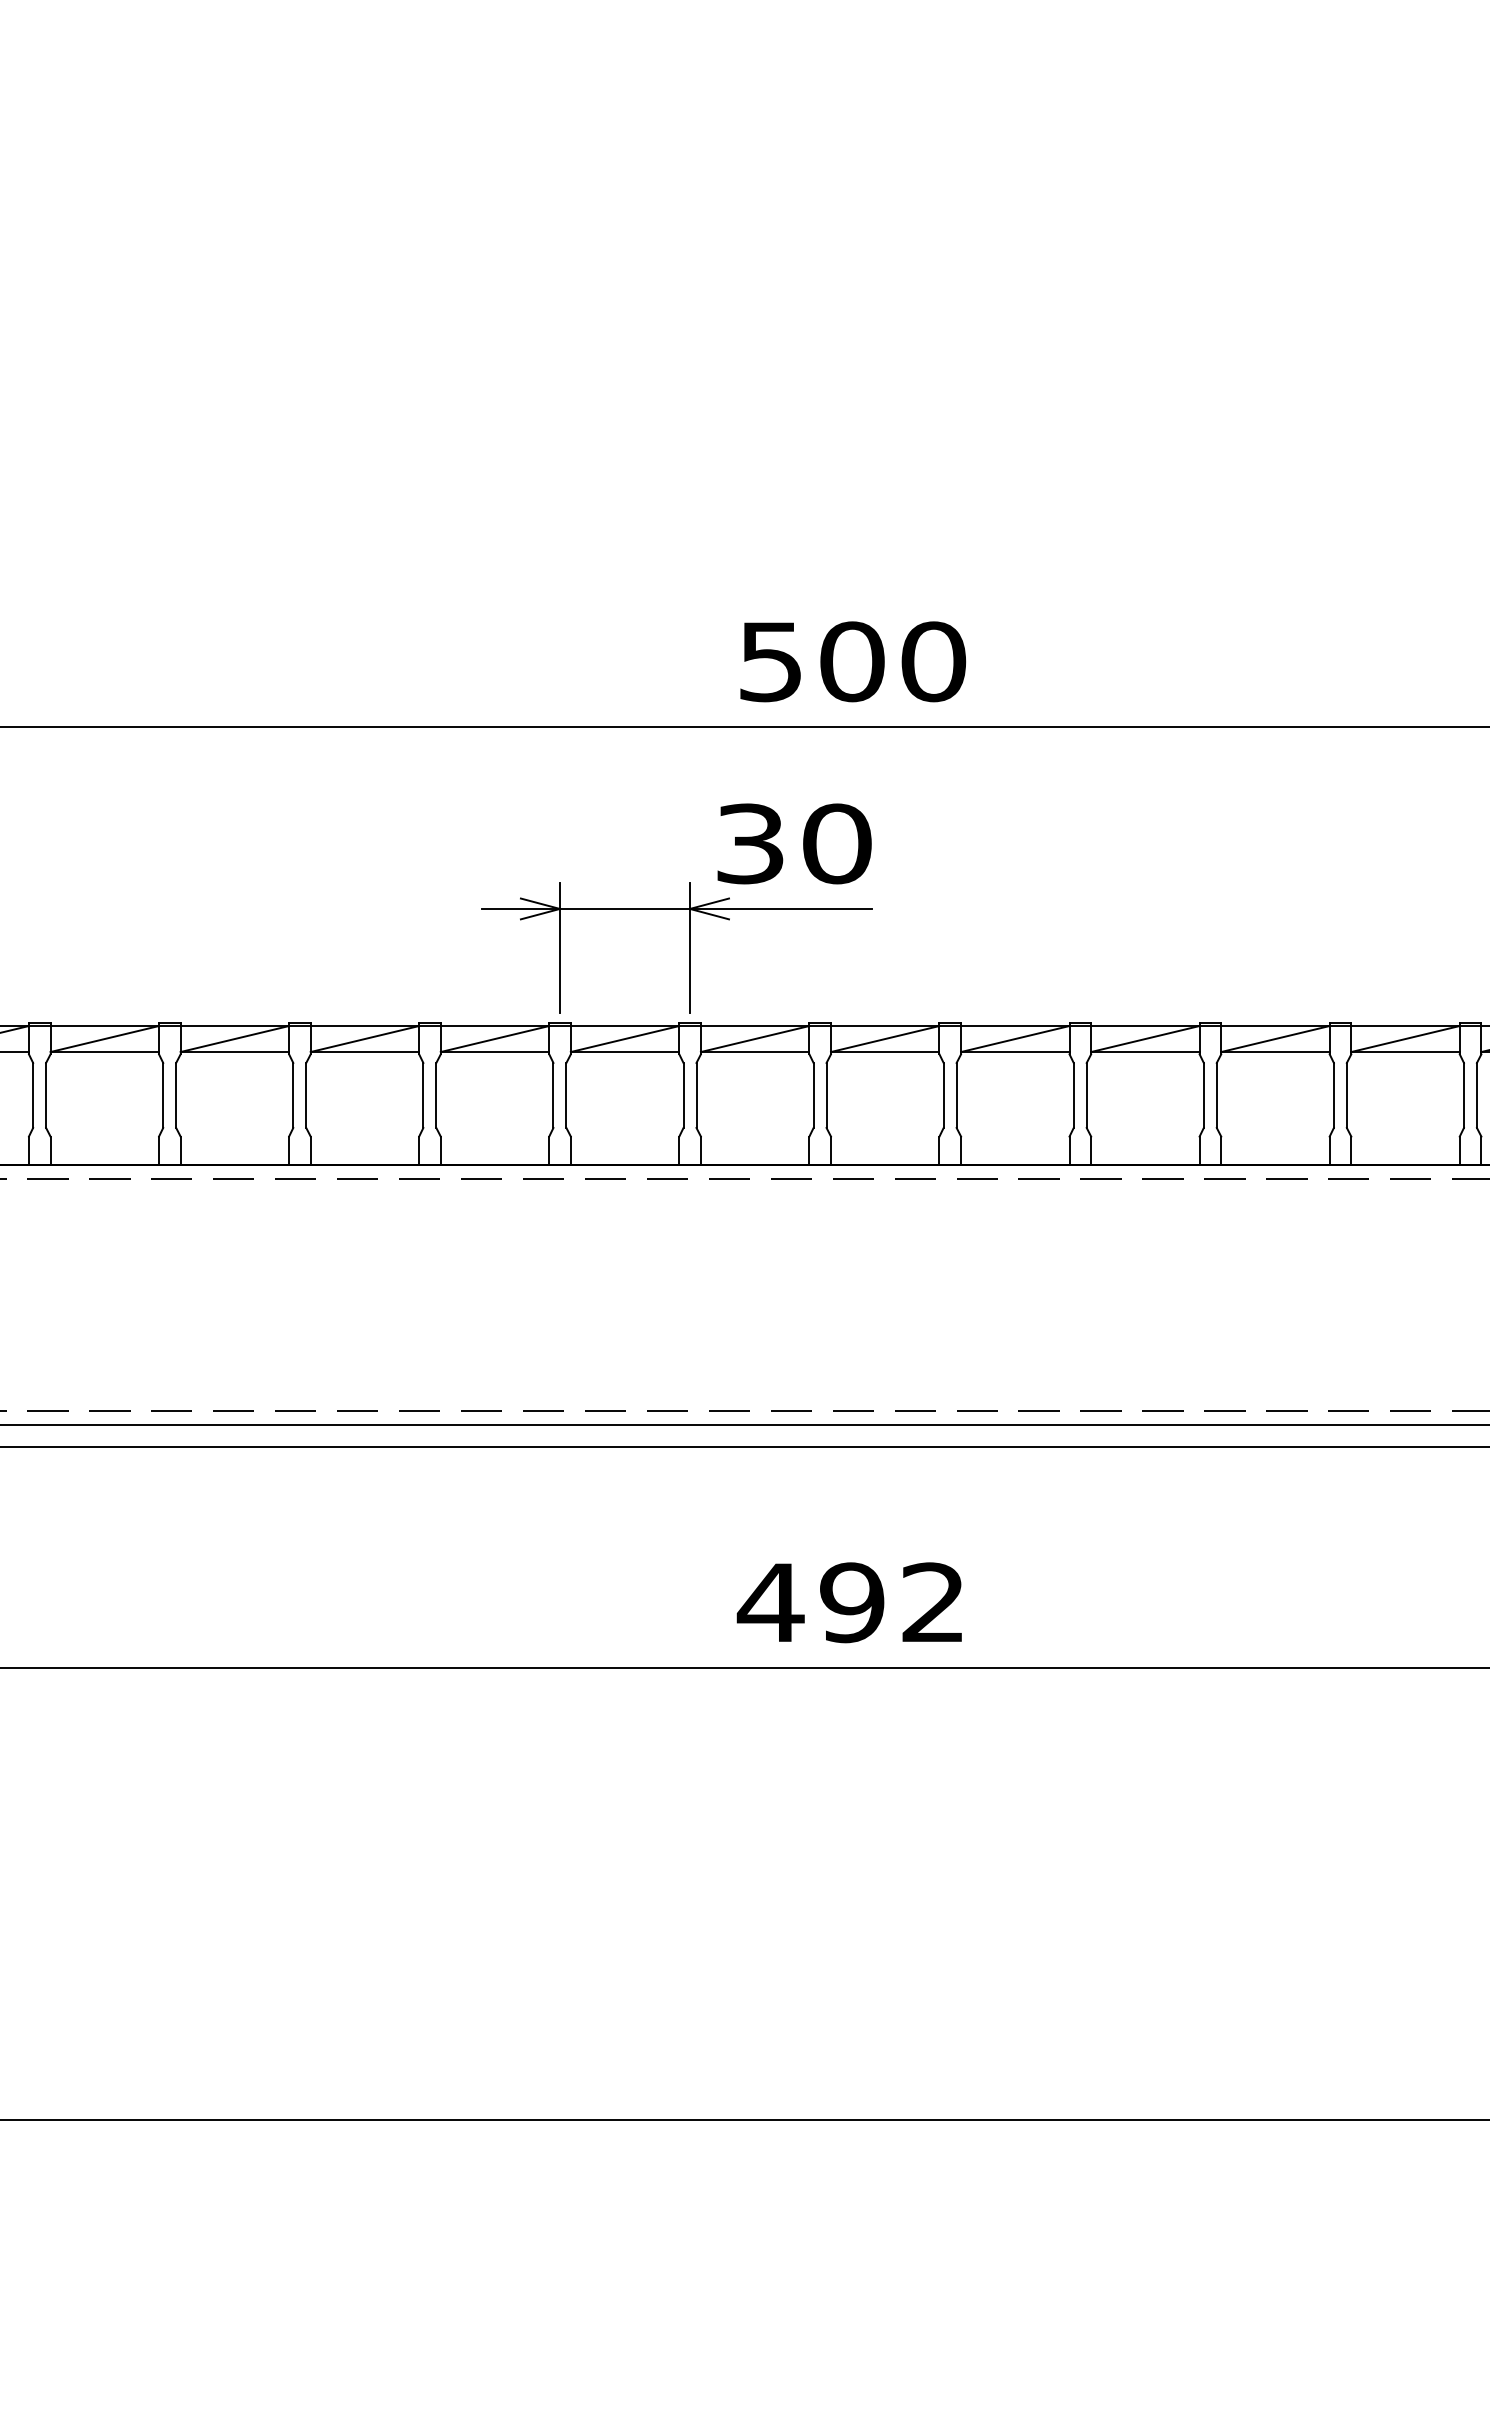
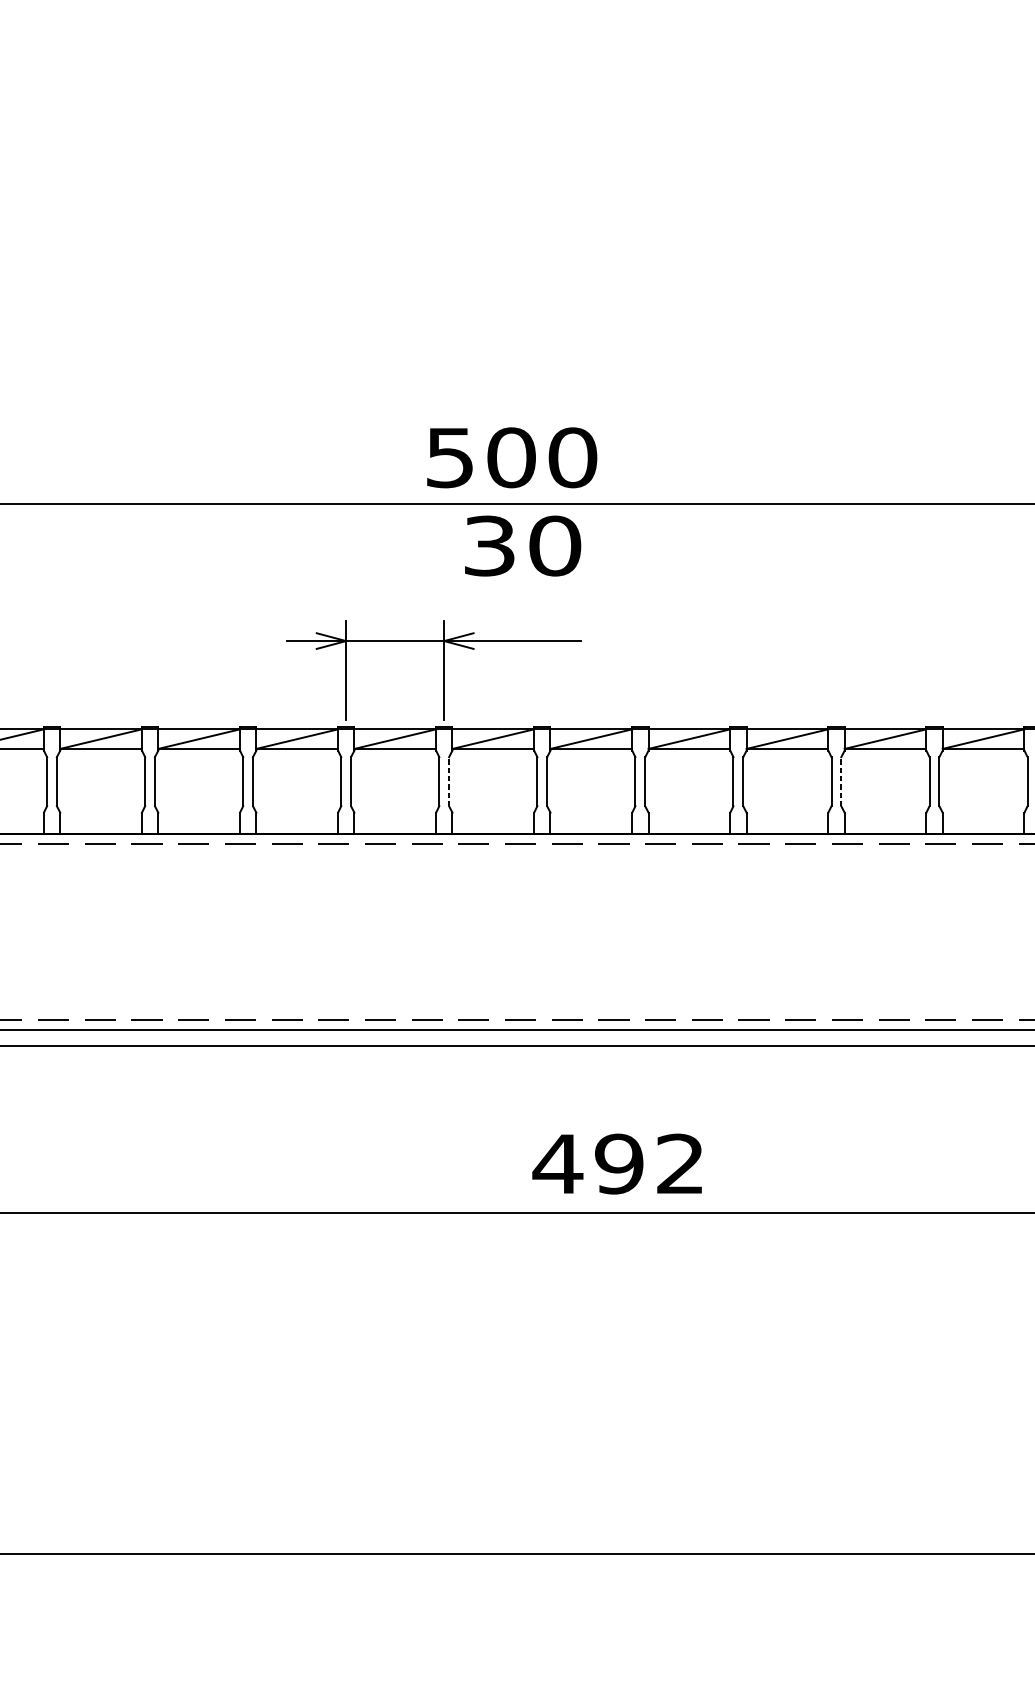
text: (853, 661) -> (512, 457), moved
text: (794, 843) -> (522, 545), moved
line: (696, 1095) -> (449, 781), solid -> dashed
line: (1216, 1095) -> (841, 781), solid -> dashed
text: (848, 1602) -> (616, 1163), moved

